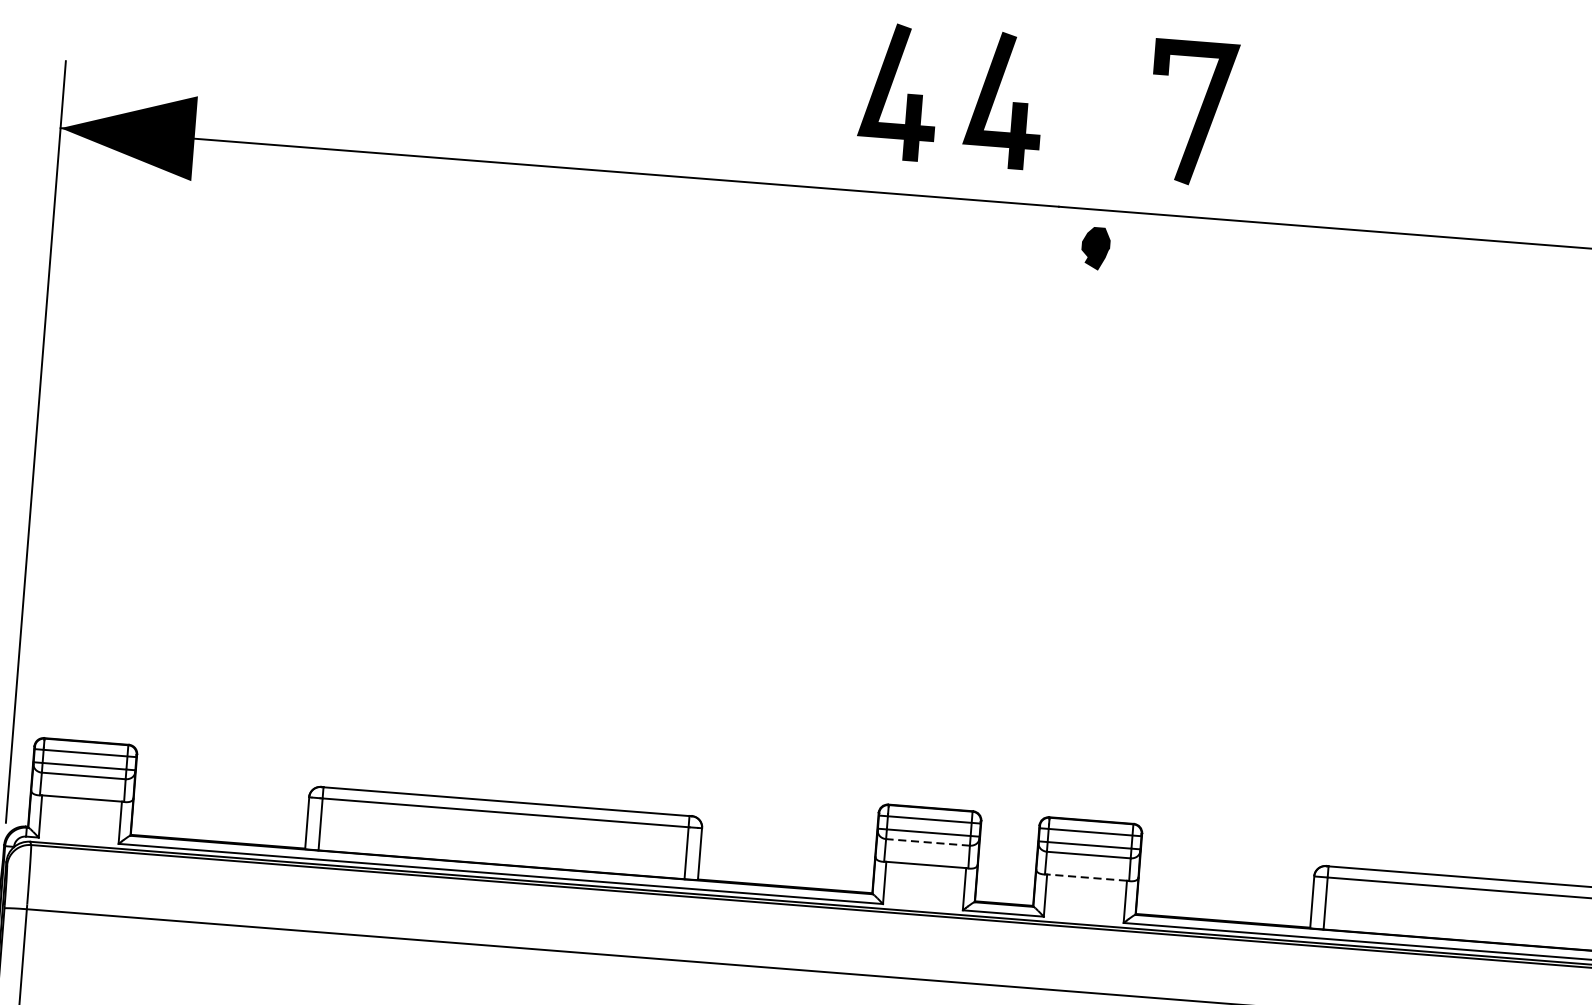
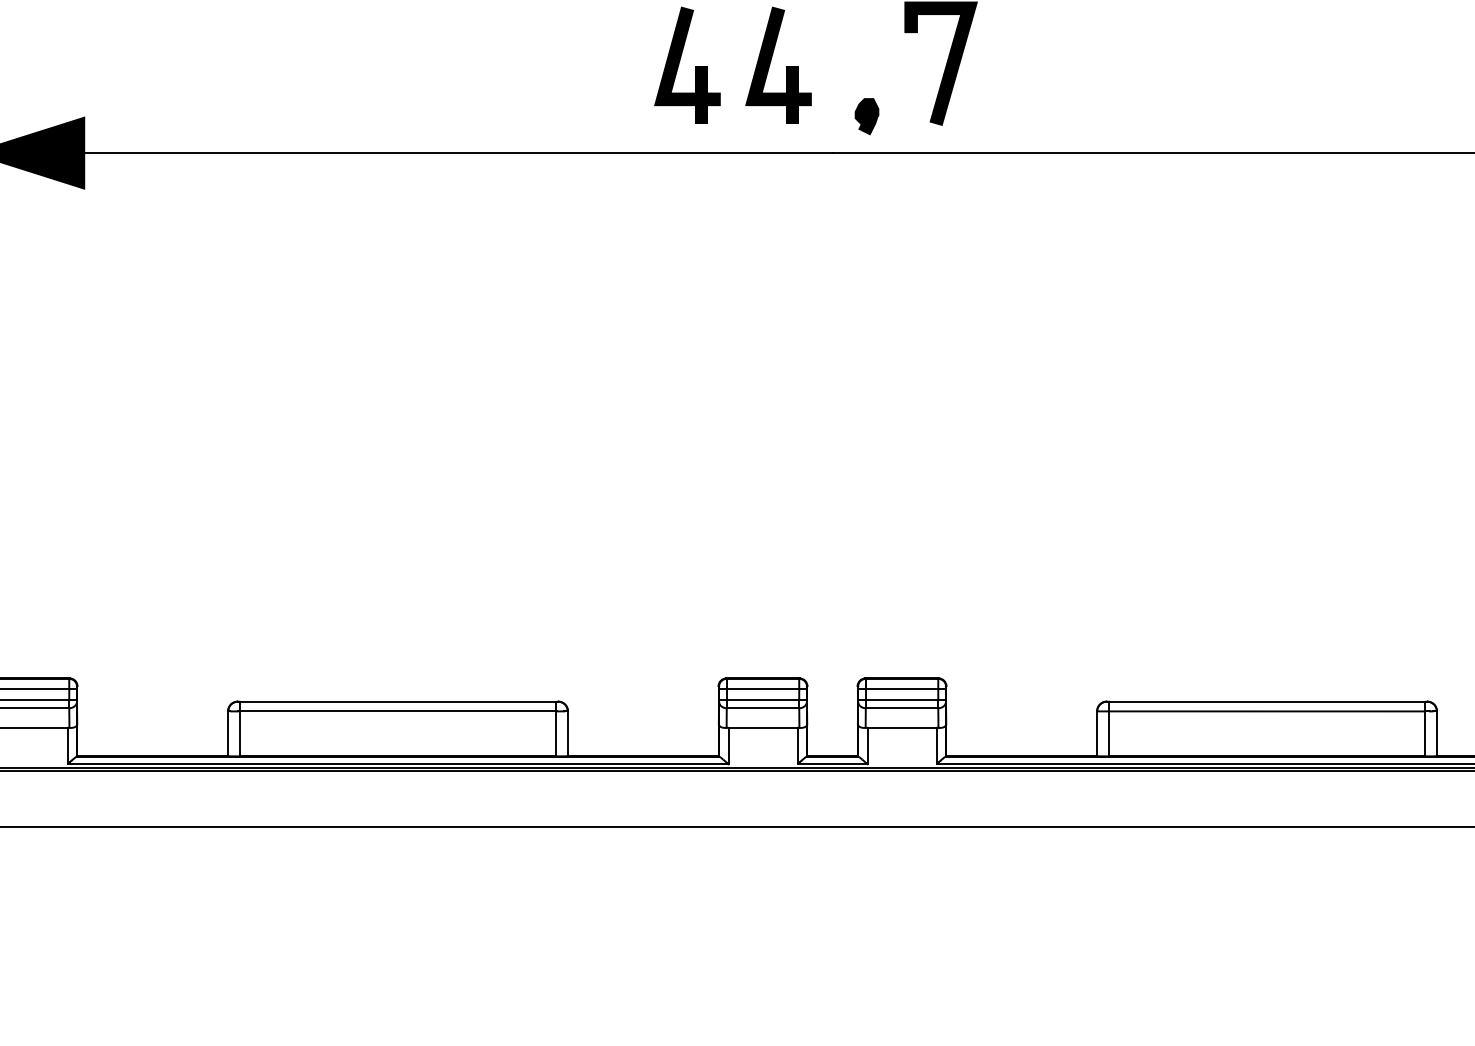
part: (1095, 248) -> (866, 116), moved
line: (927, 842) -> (762, 708), dashed -> solid
line: (1087, 877) -> (902, 727), dashed -> solid

